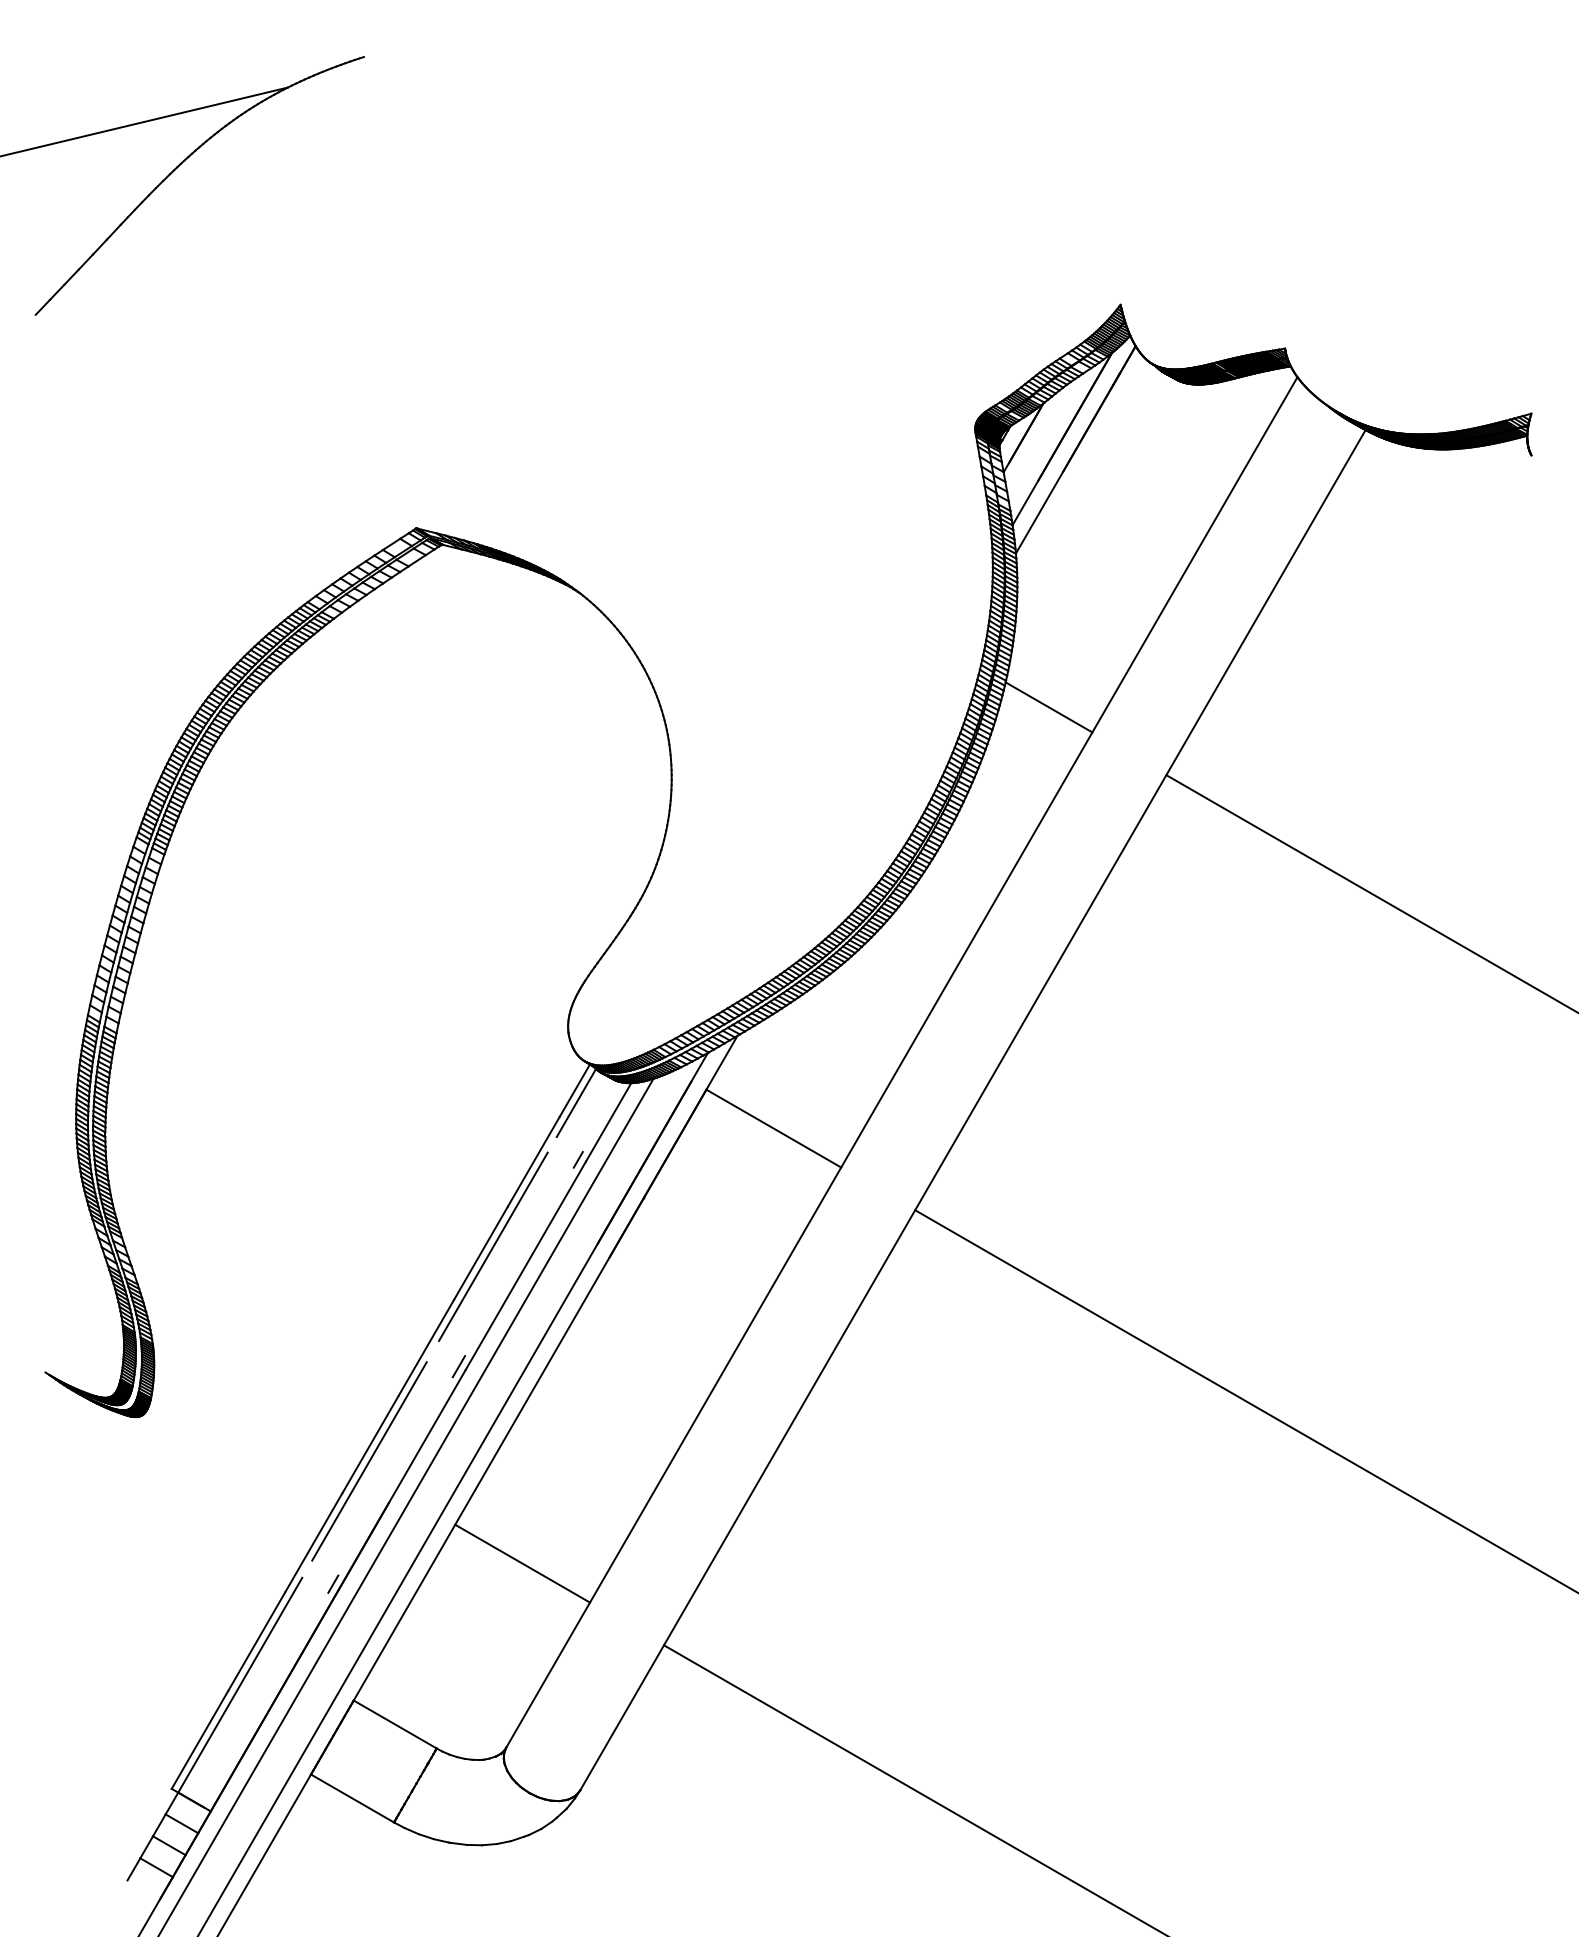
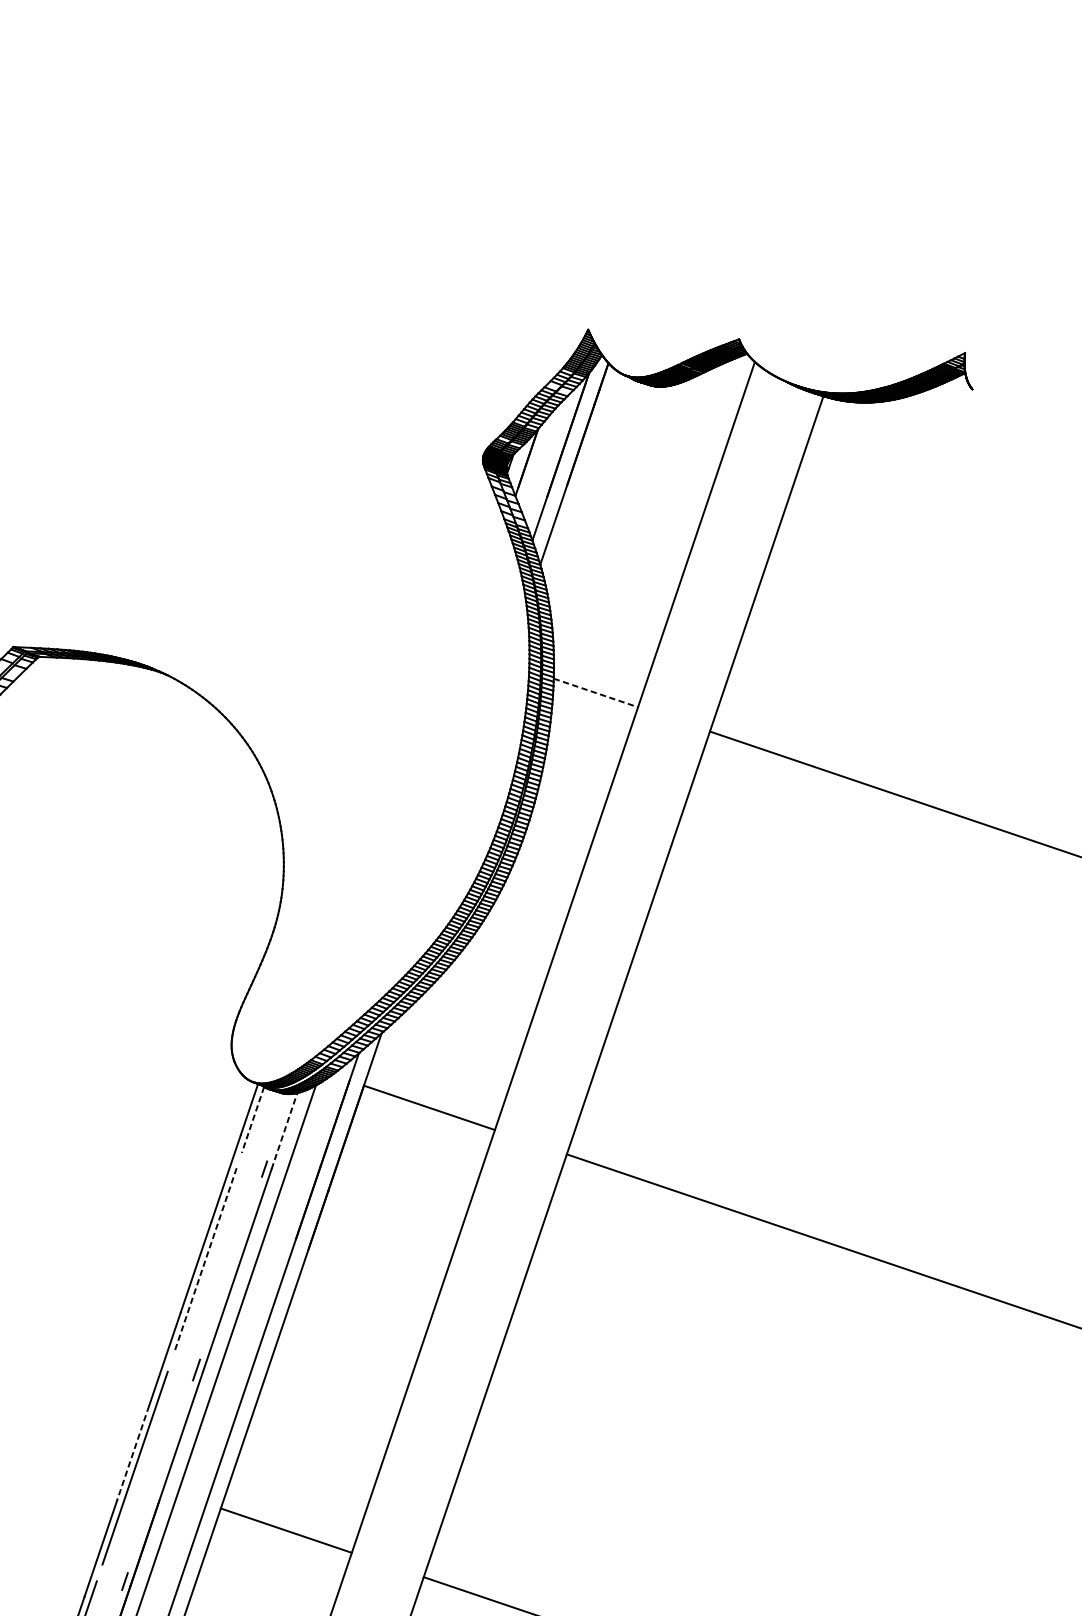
line: (1049, 707) -> (596, 692), solid -> dashed
line: (576, 1103) -> (253, 1120), solid -> dashed
line: (608, 1121) -> (284, 1130), solid -> dashed
line: (493, 1246) -> (205, 1259), solid -> dashed
line: (370, 1445) -> (133, 1454), solid -> dashed

